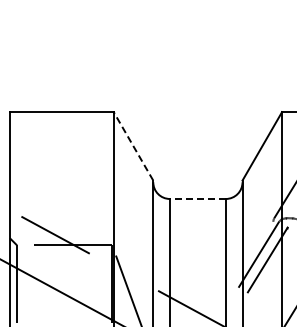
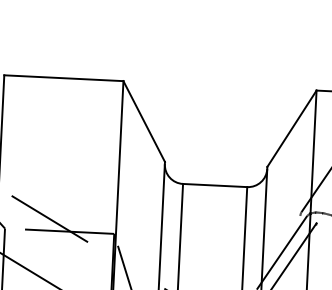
line: (133, 146) -> (144, 121), dashed -> solid
line: (197, 198) -> (214, 184), dashed -> solid

